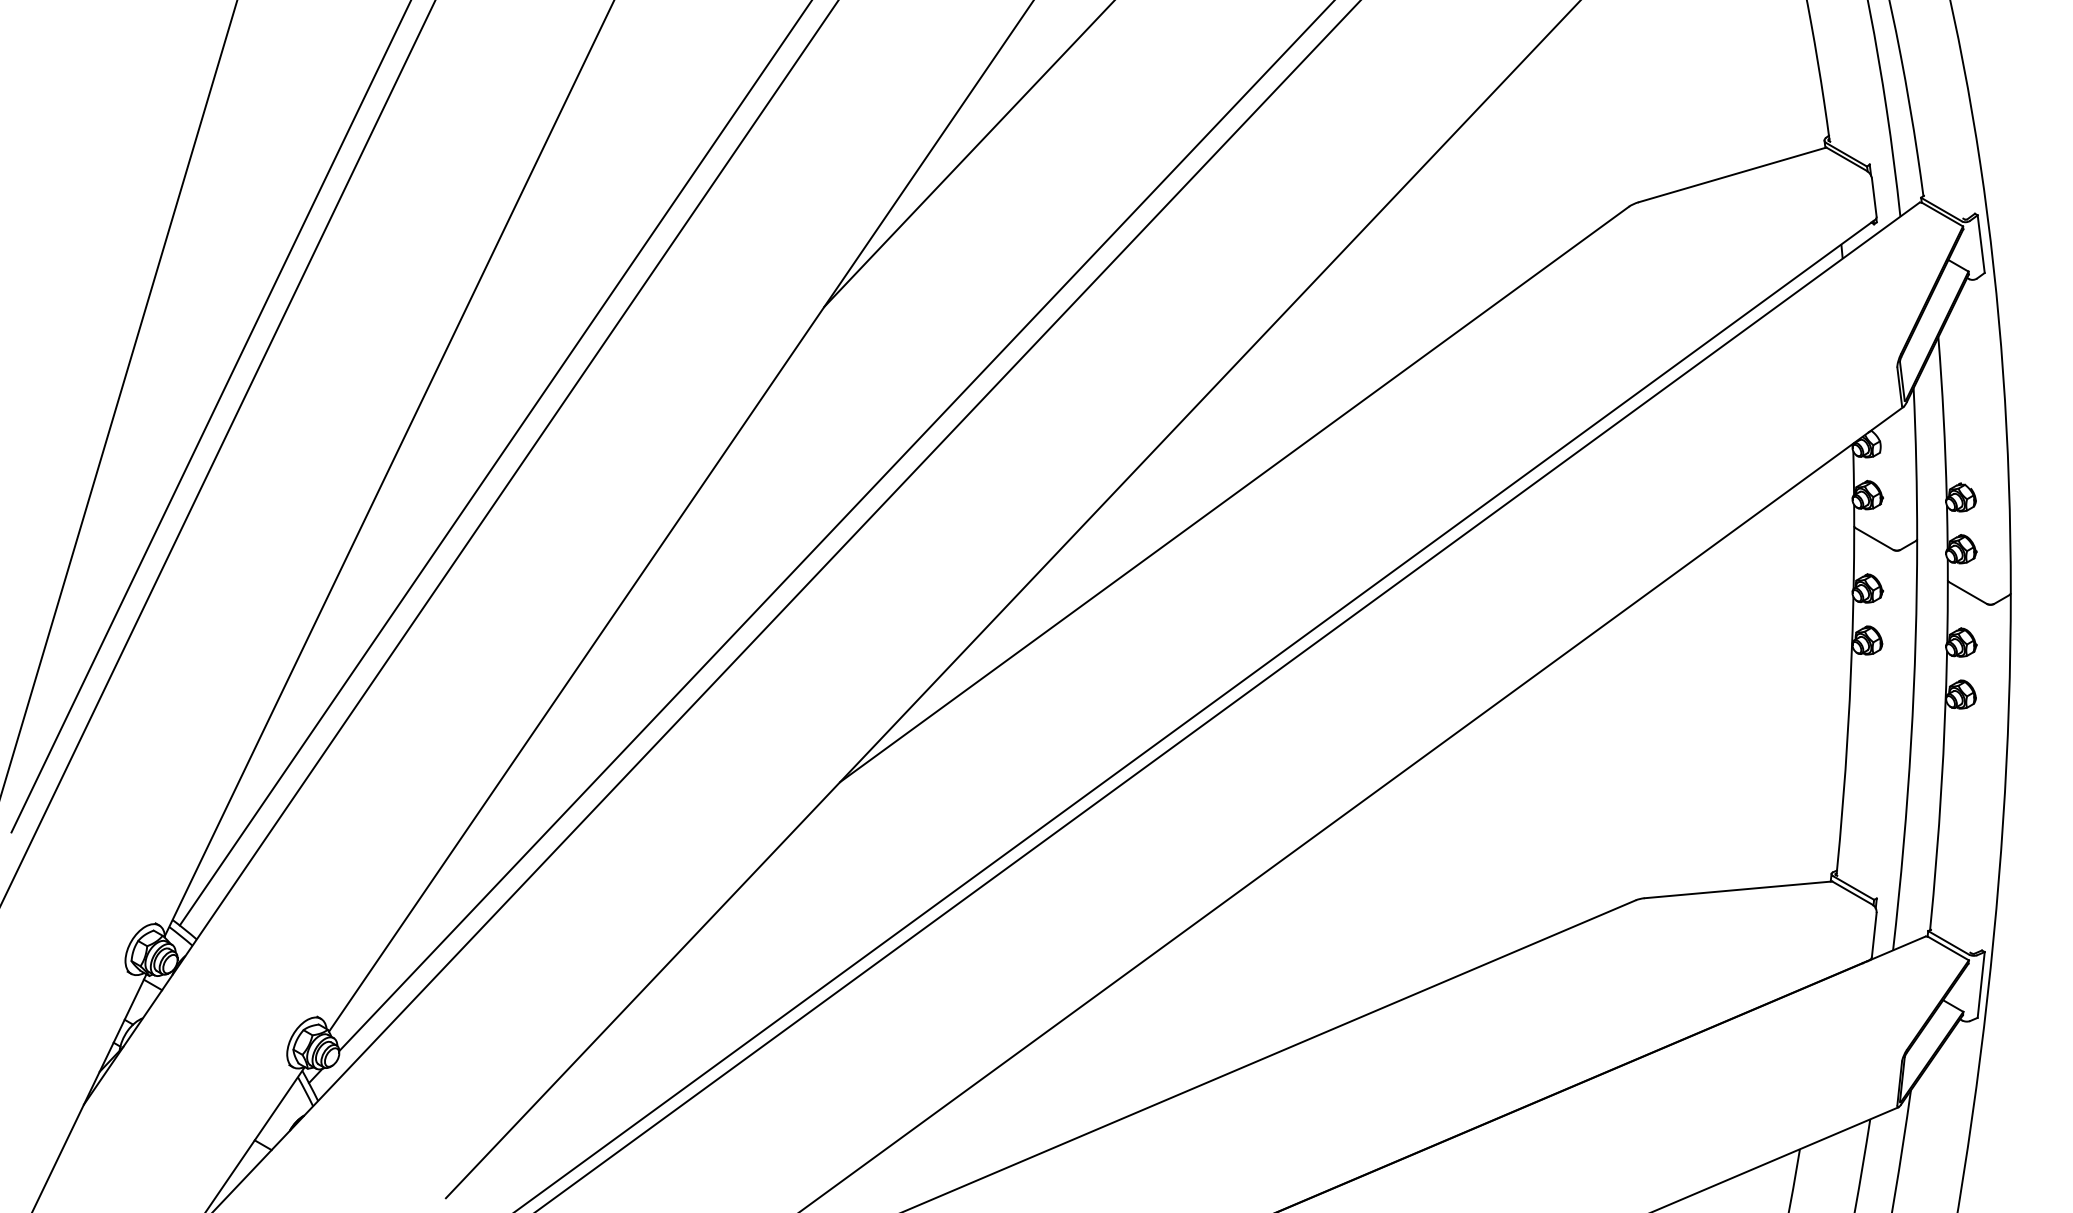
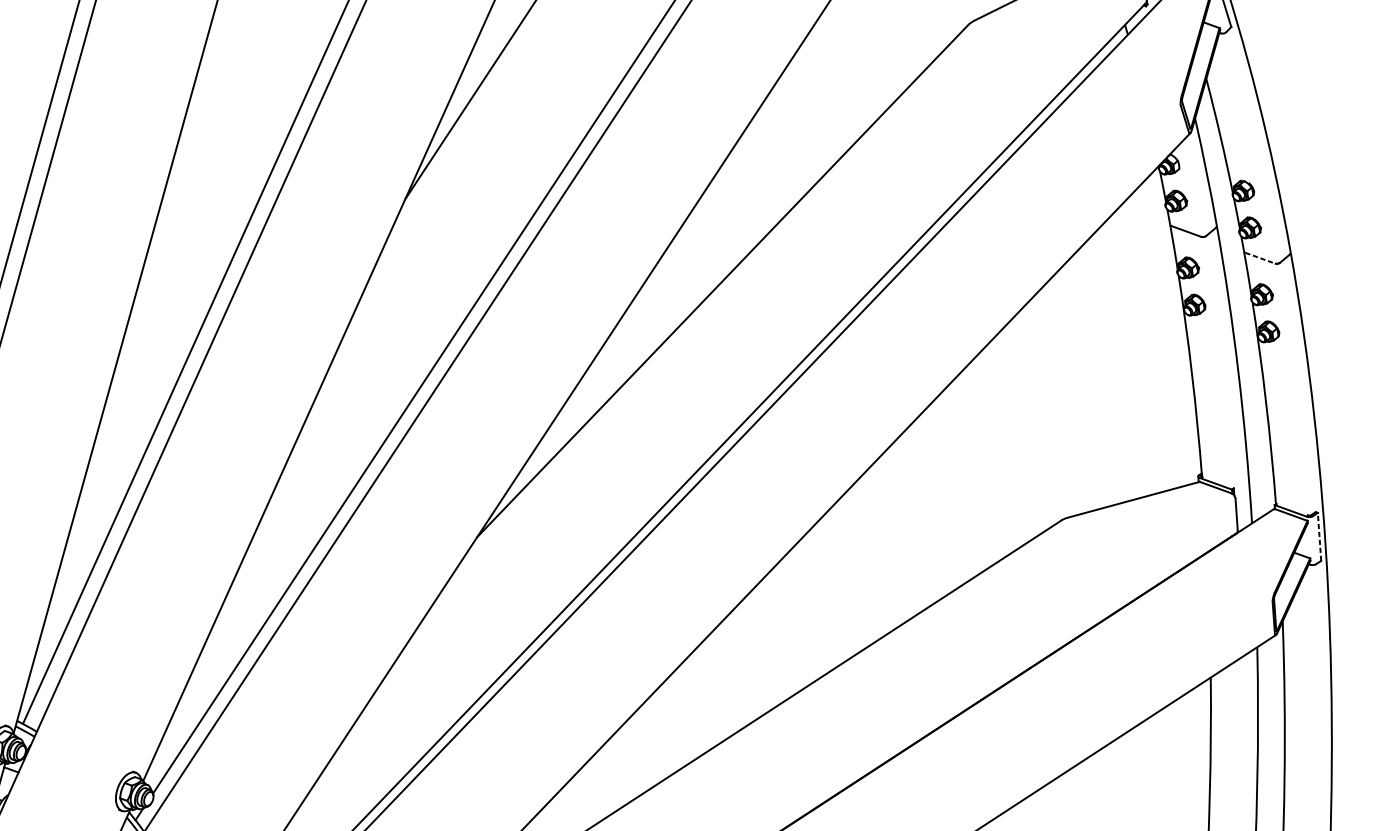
line: (1968, 593) -> (1260, 258), solid -> dashed
line: (1981, 984) -> (1319, 536), solid -> dashed

